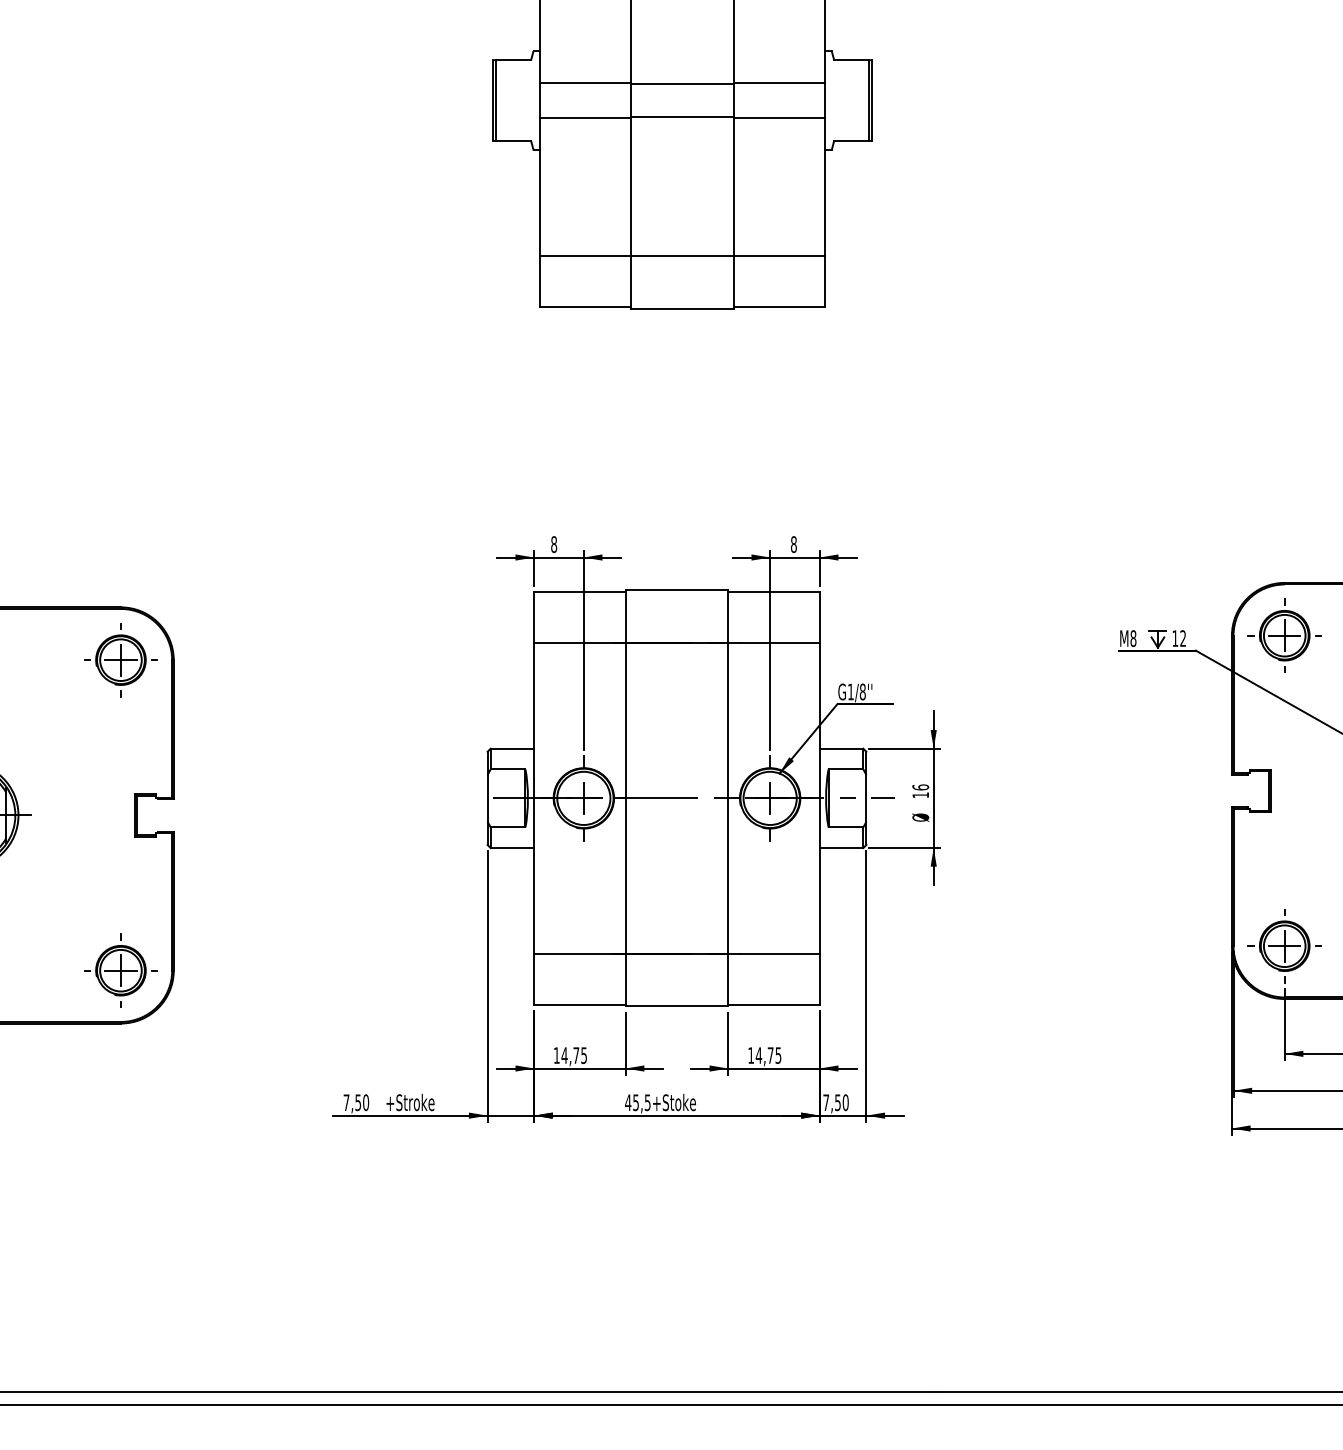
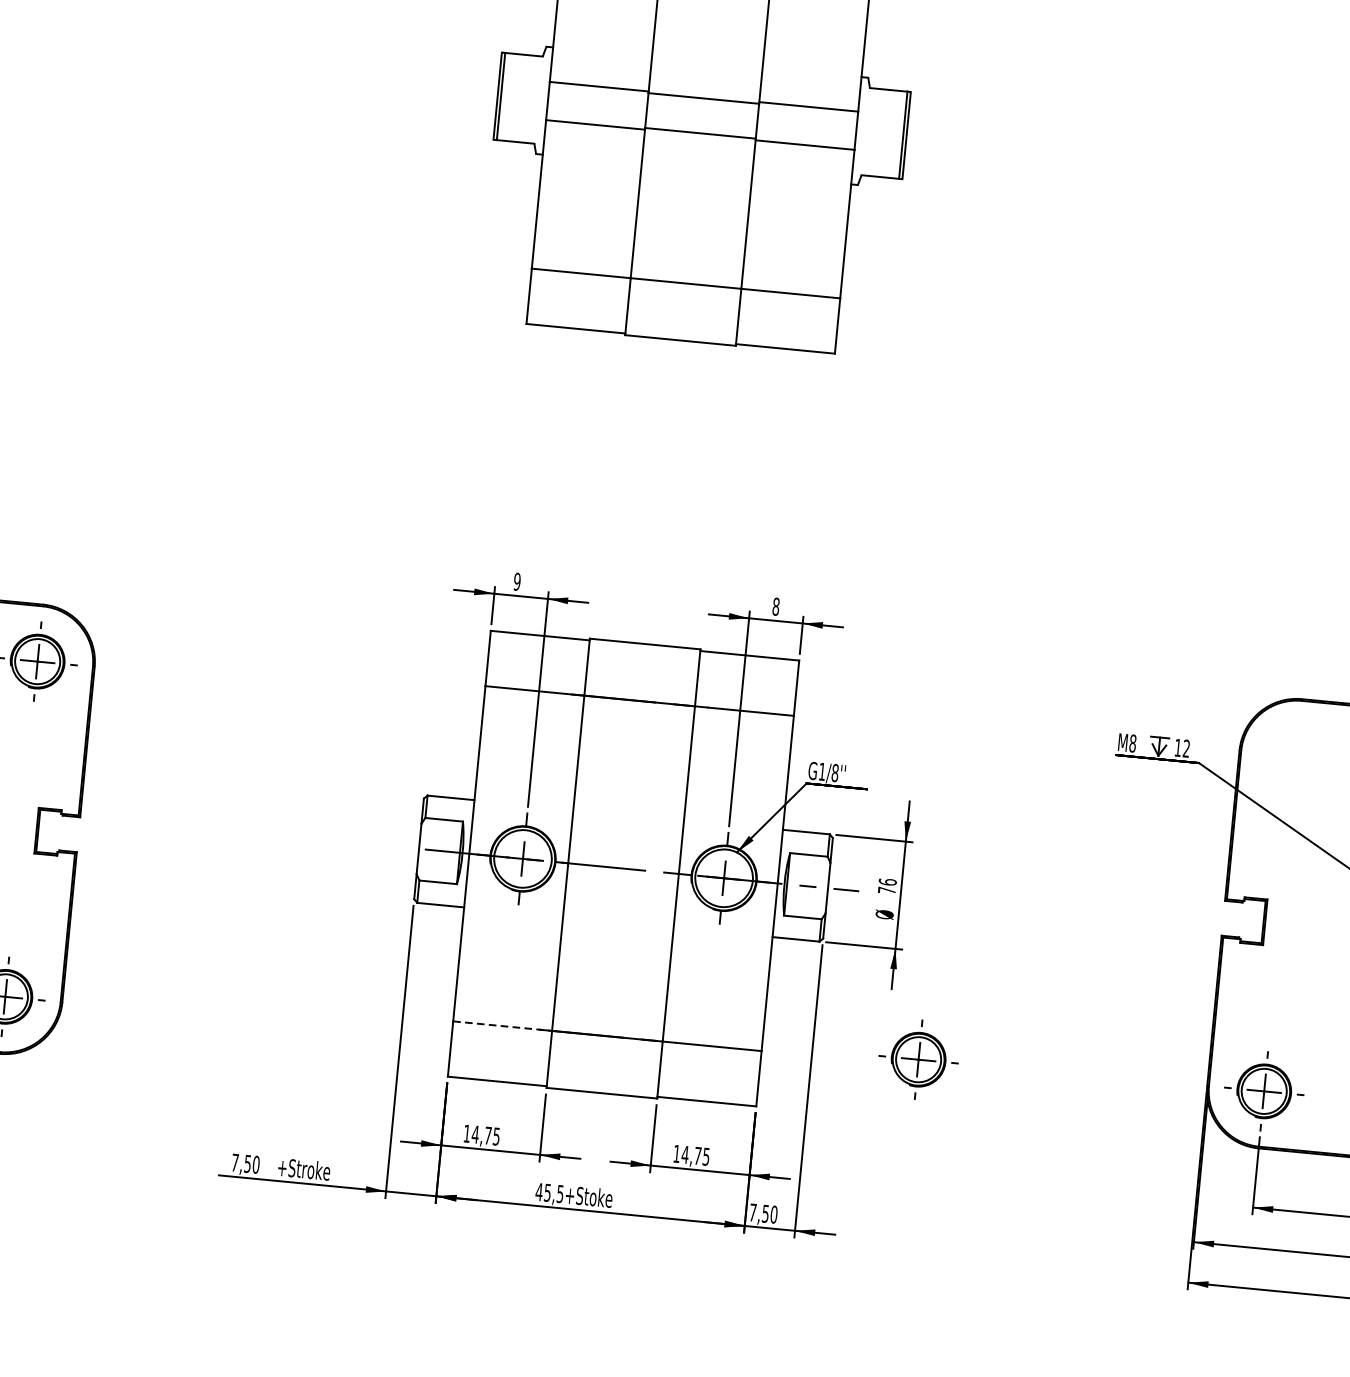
text: (554, 544) -> (517, 581), 8 -> 9
part: (1284, 635) -> (918, 1059), moved
text: (920, 795) -> (886, 890), 16 -> 76
line: (579, 953) -> (502, 1025), solid -> dashed

